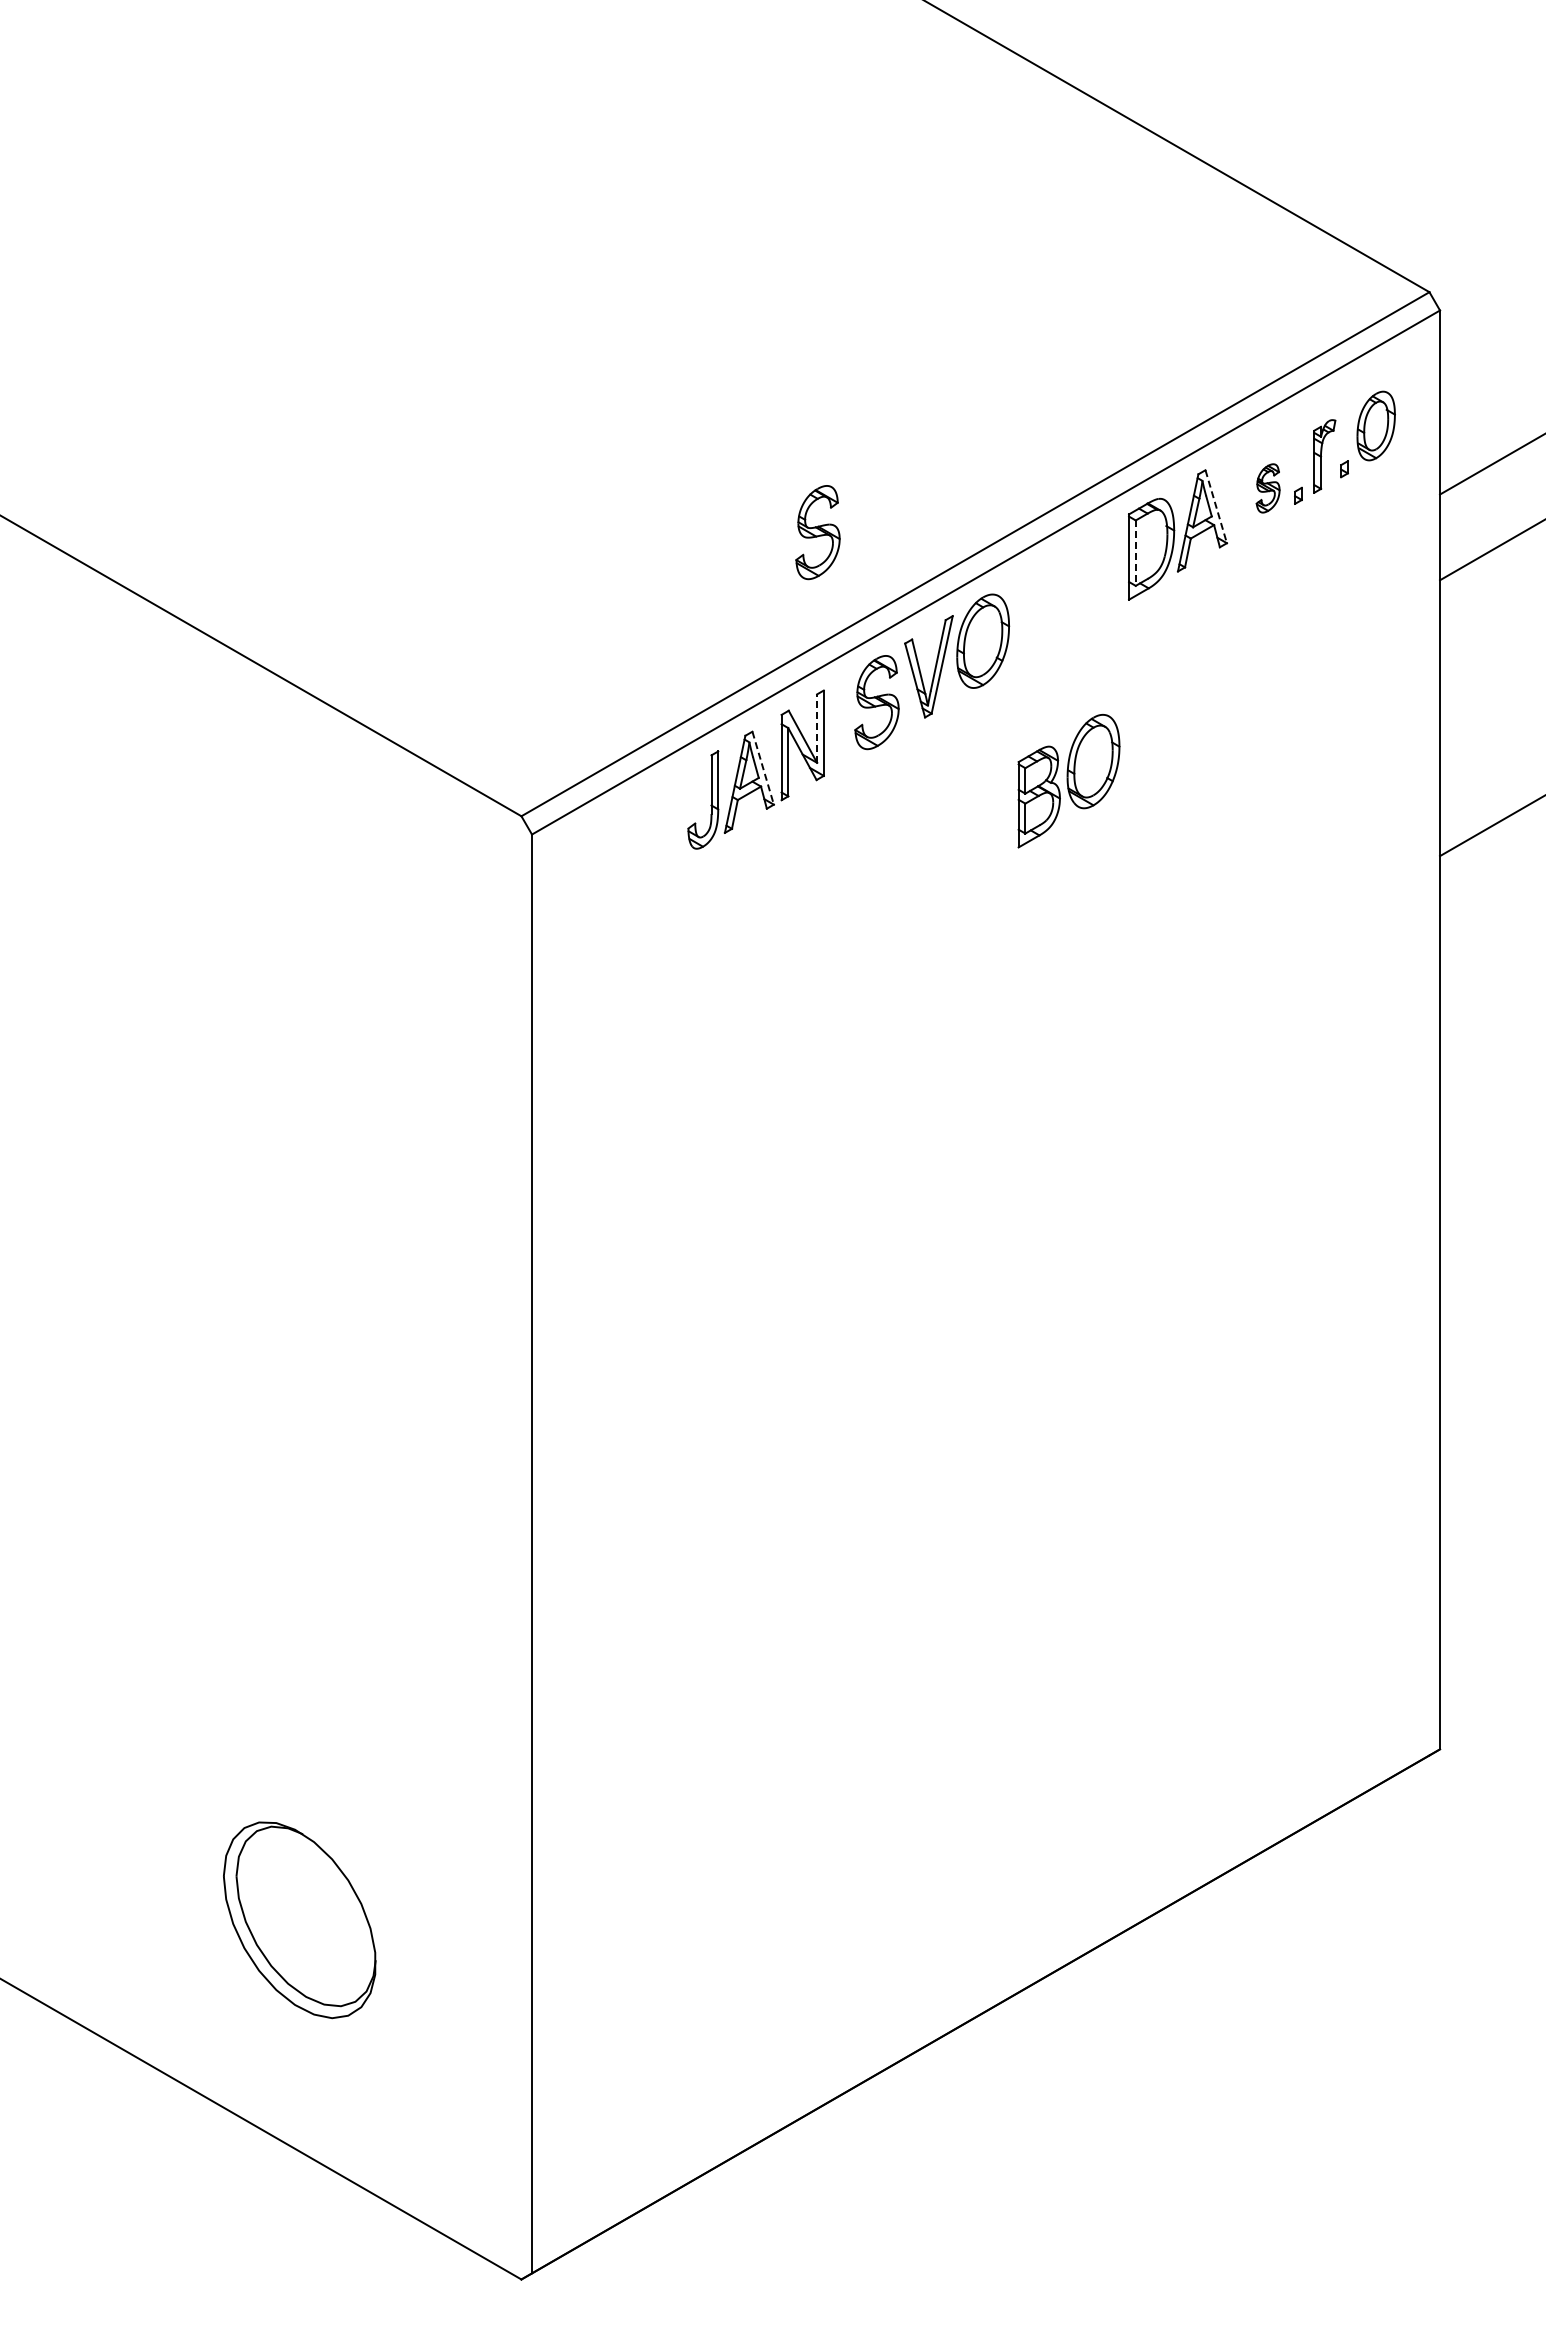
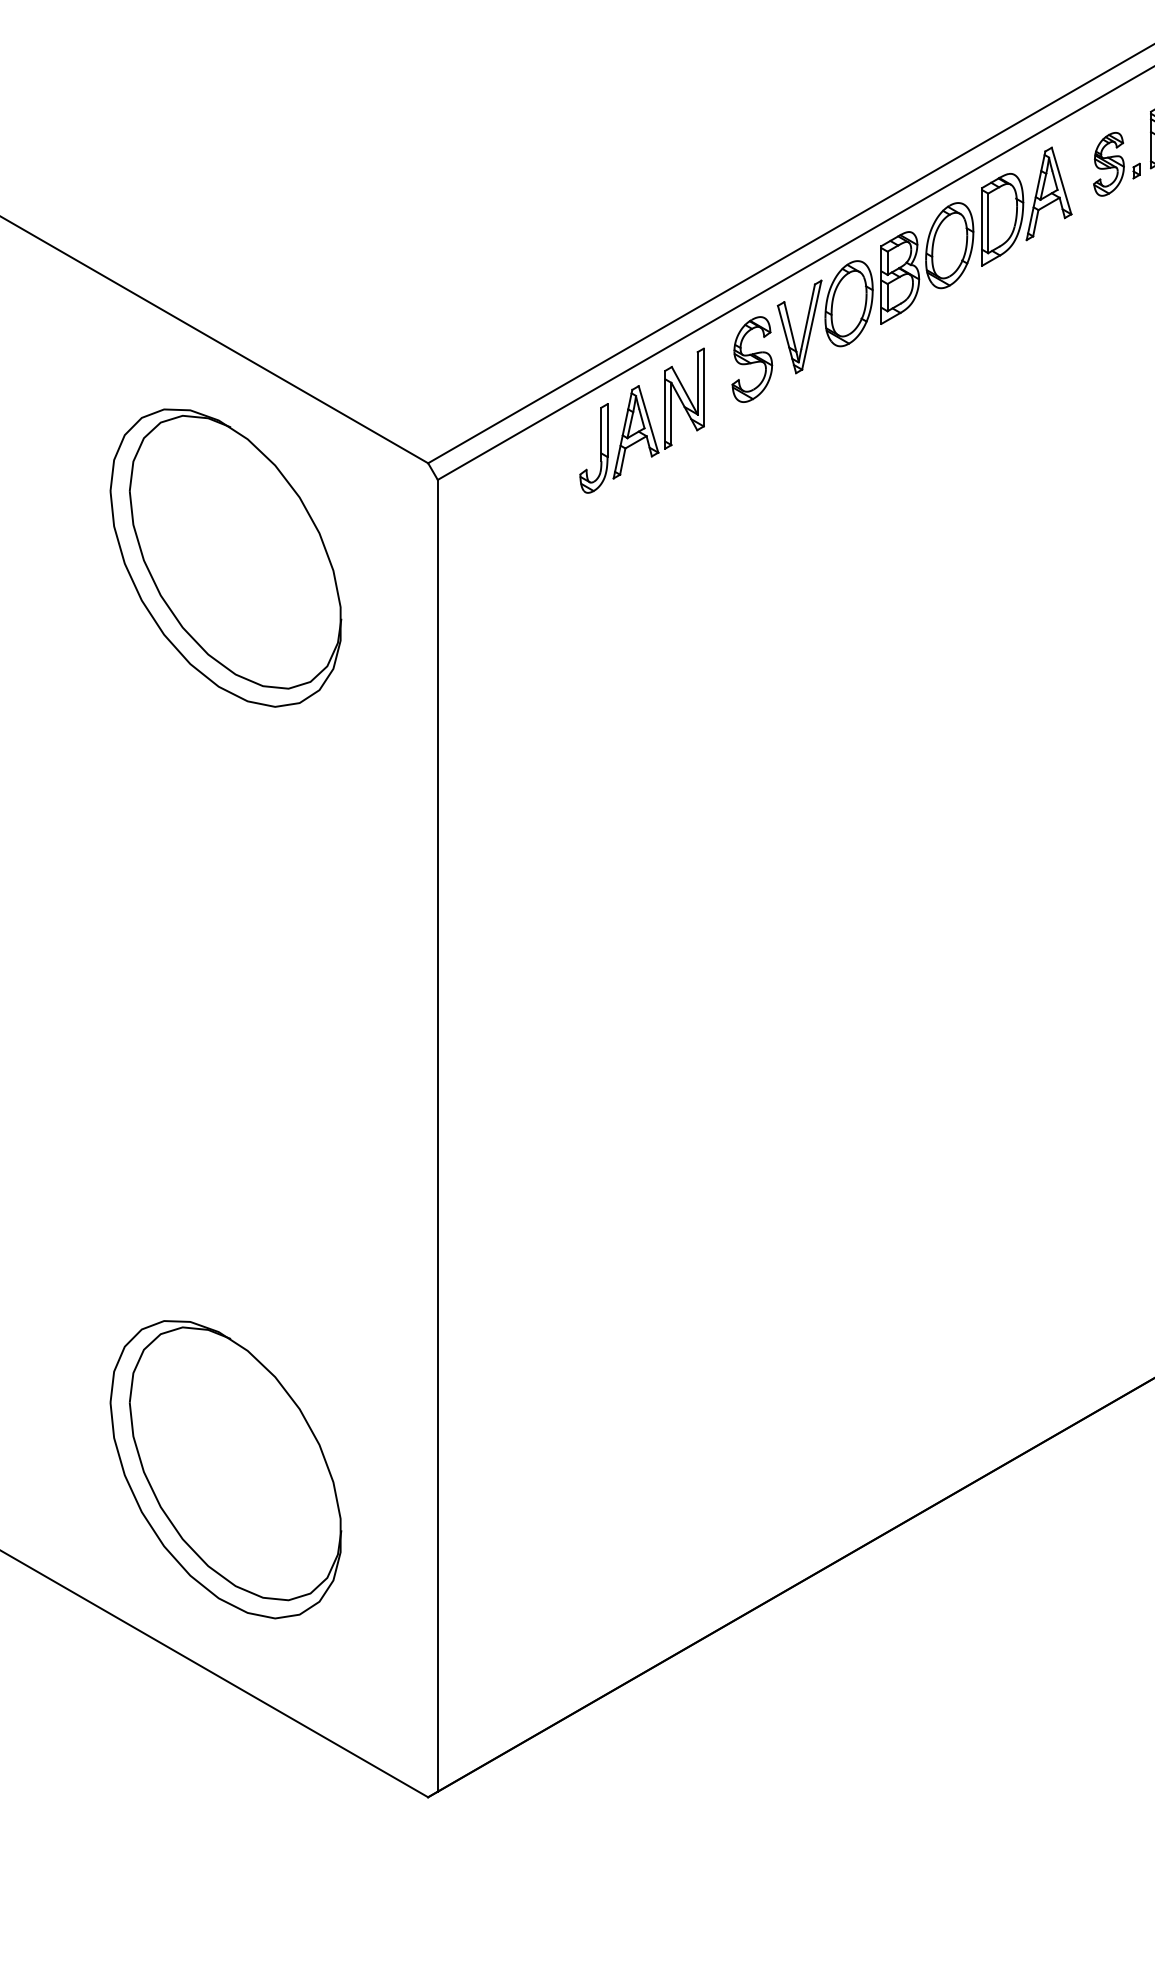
part: (1267, 488) -> (1108, 164), size x1.43
line: (1216, 507) -> (1061, 181), dashed -> solid
part: (817, 532) -> (698, 204), removed
line: (1135, 553) -> (987, 223), dashed -> solid
line: (817, 728) -> (698, 383), dashed -> solid
line: (763, 768) -> (648, 419), dashed -> solid
part: (1068, 781) -> (926, 263), moved
part: (299, 920) -> (225, 558), added
part: (299, 1920) -> (225, 1469), size x1.67

